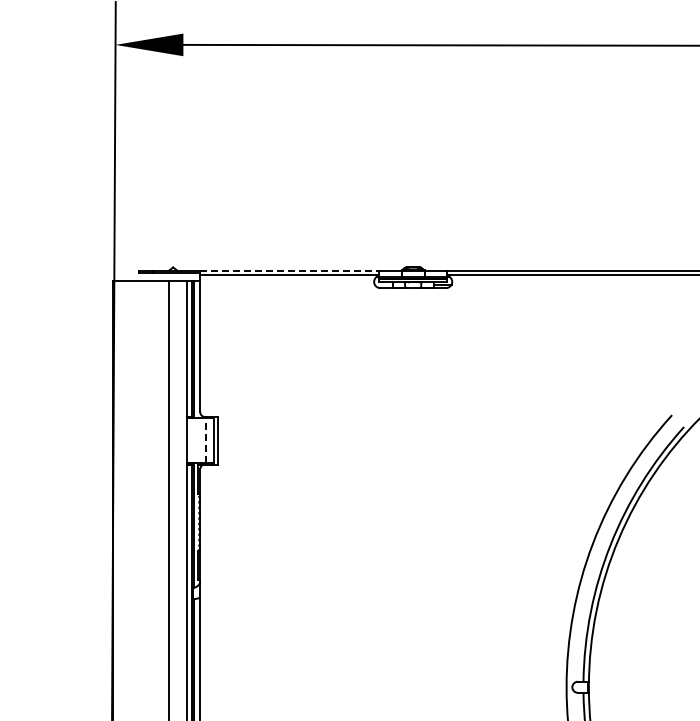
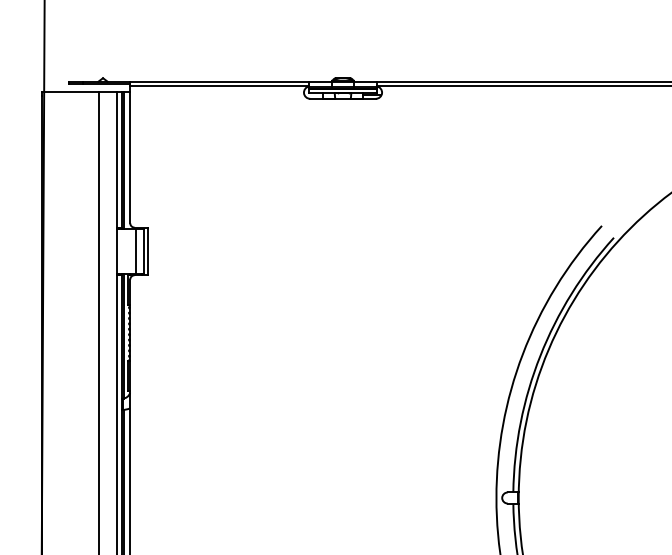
line: (290, 270) -> (220, 81), dashed -> solid
line: (206, 440) -> (136, 251), dashed -> solid

